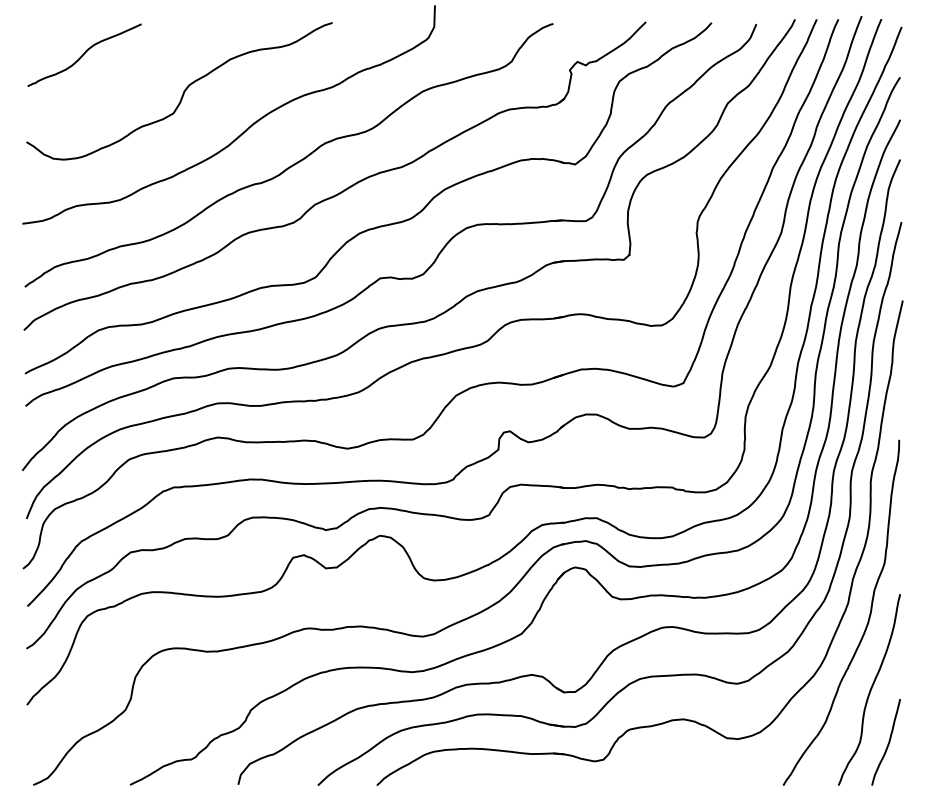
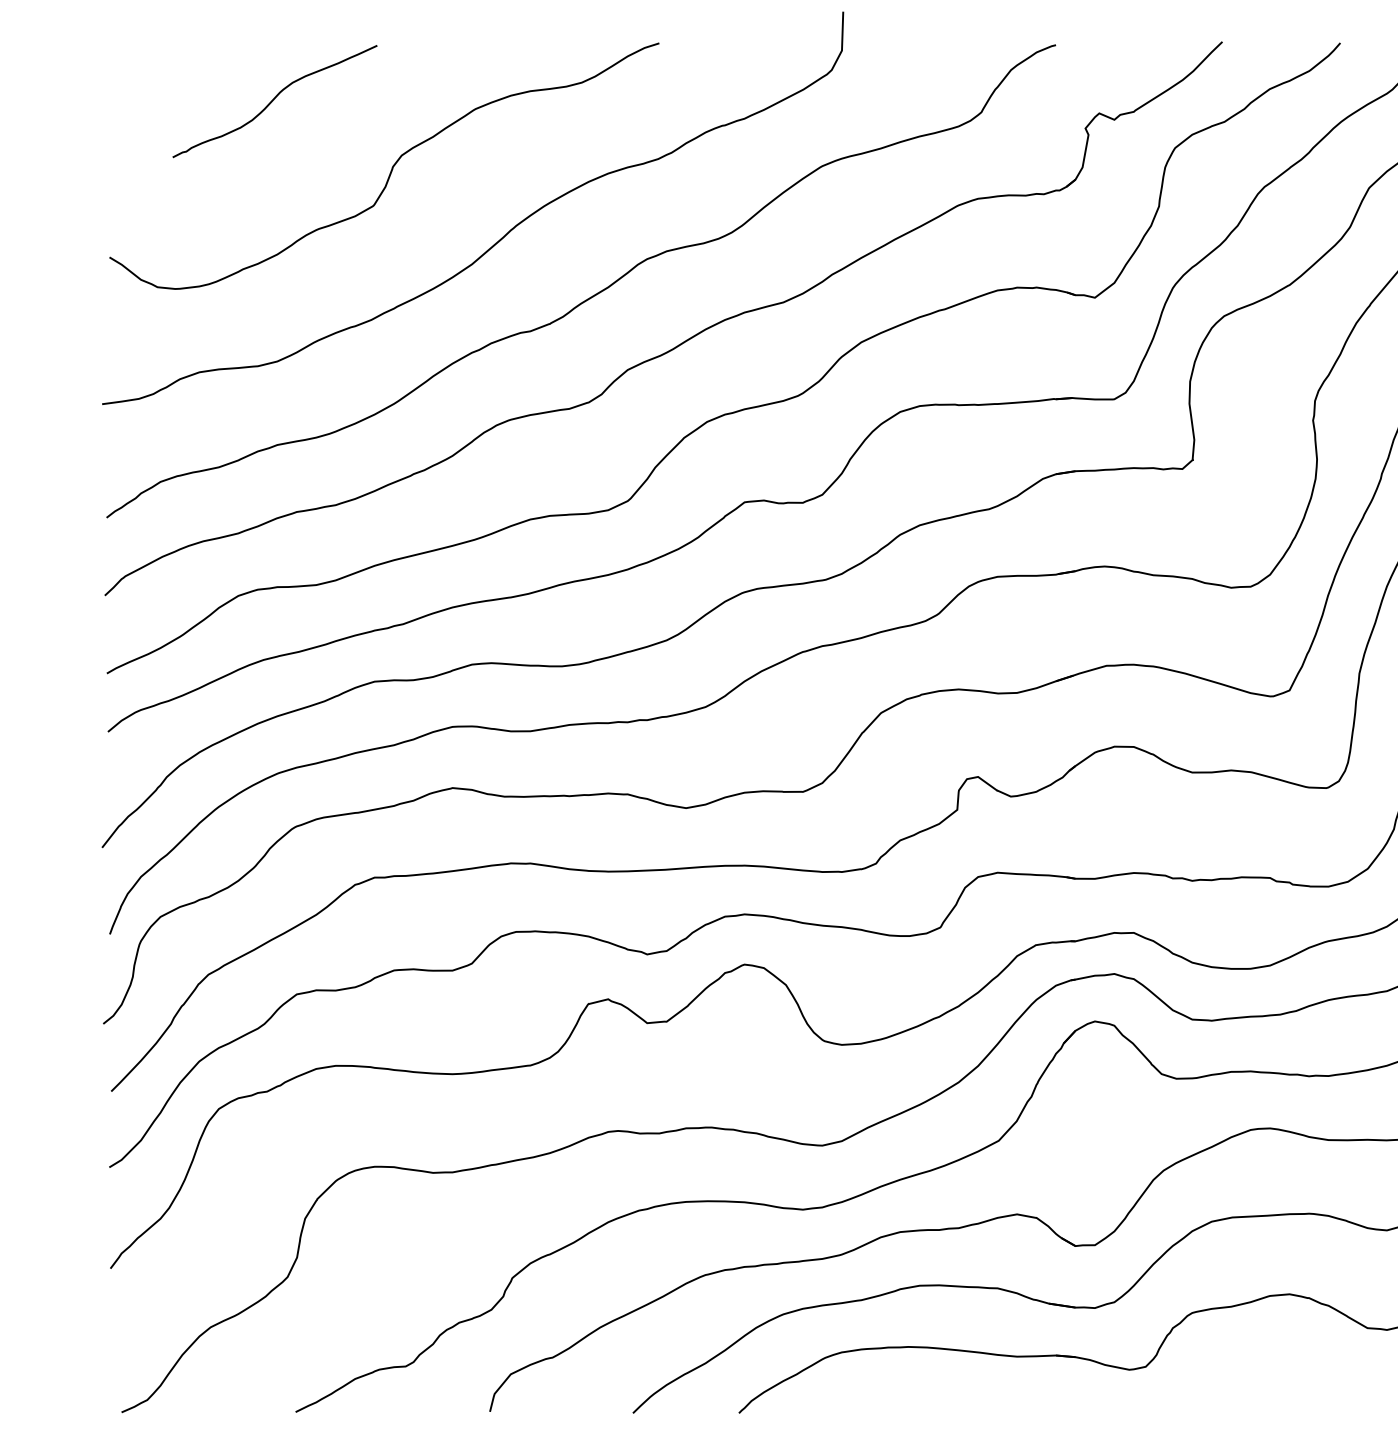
curve: (84, 54) -> (274, 100), moved

